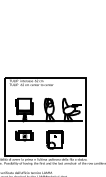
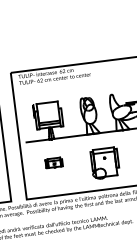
part: (24, 135) -> (54, 162), size x0.6

